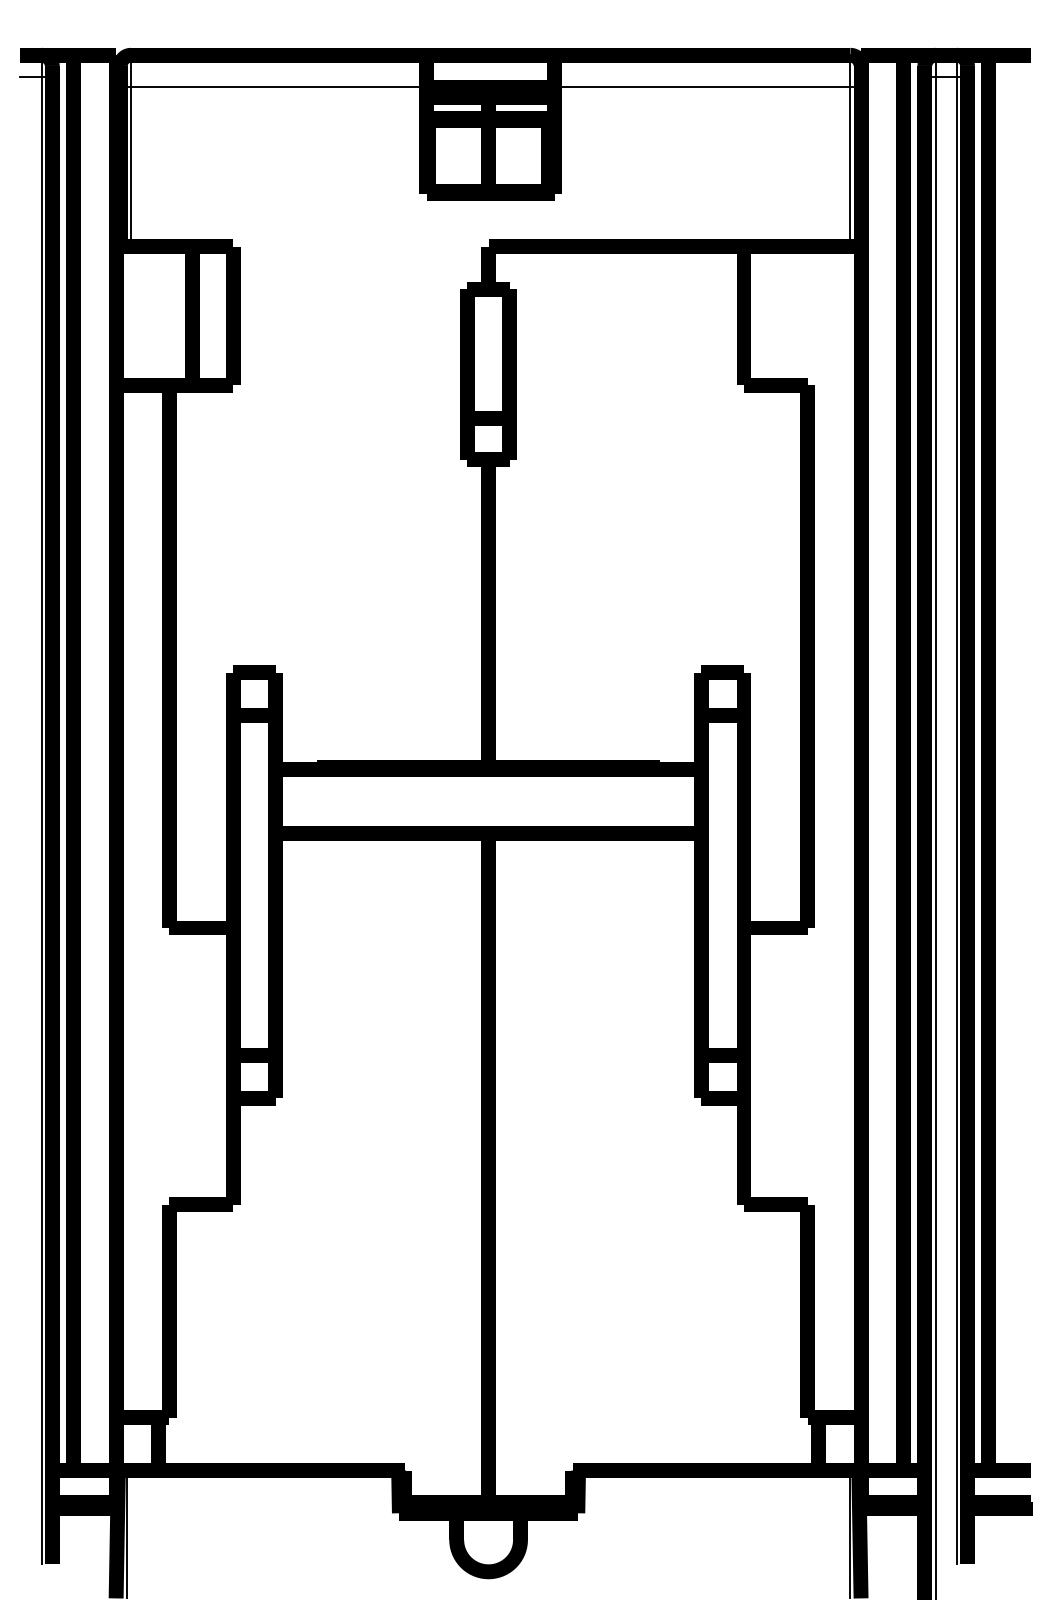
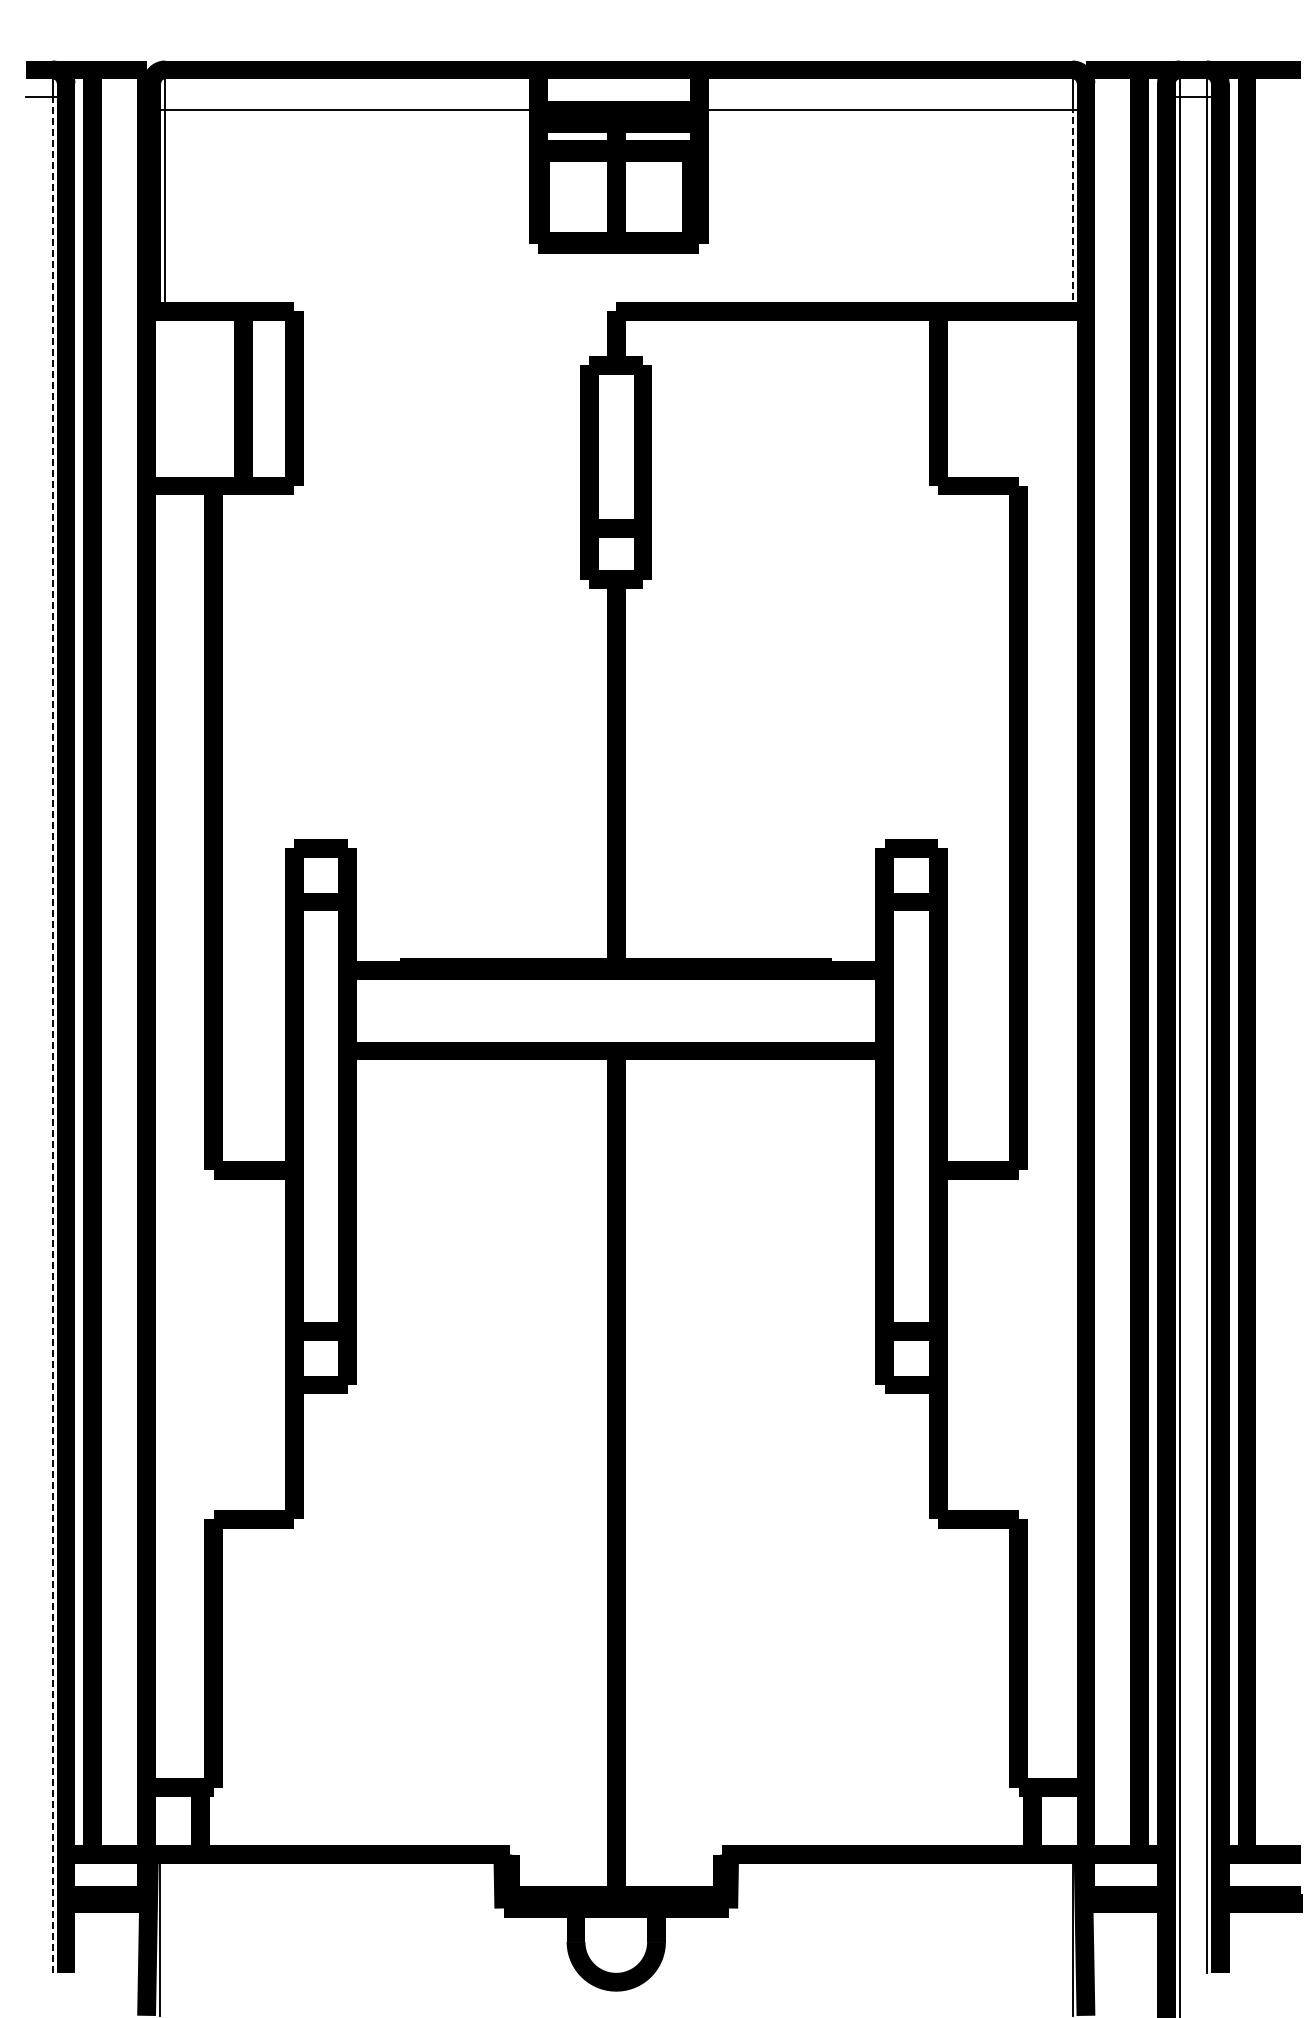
line: (850, 166) -> (1072, 210), solid -> dashed
line: (41, 820) -> (52, 1034), solid -> dashed

